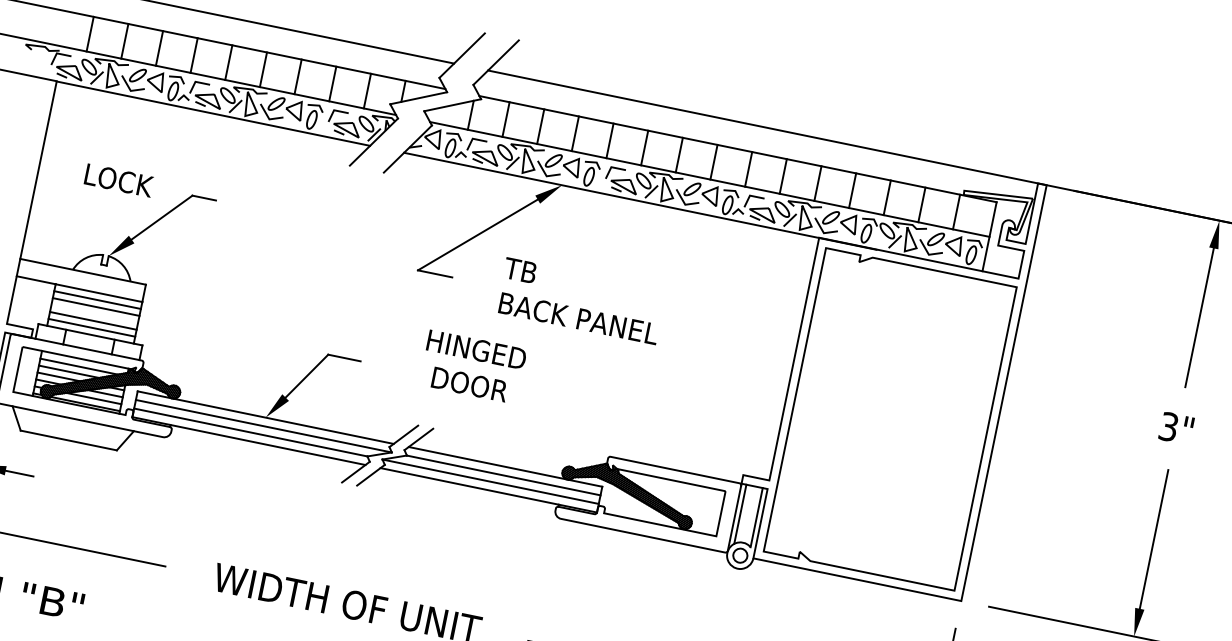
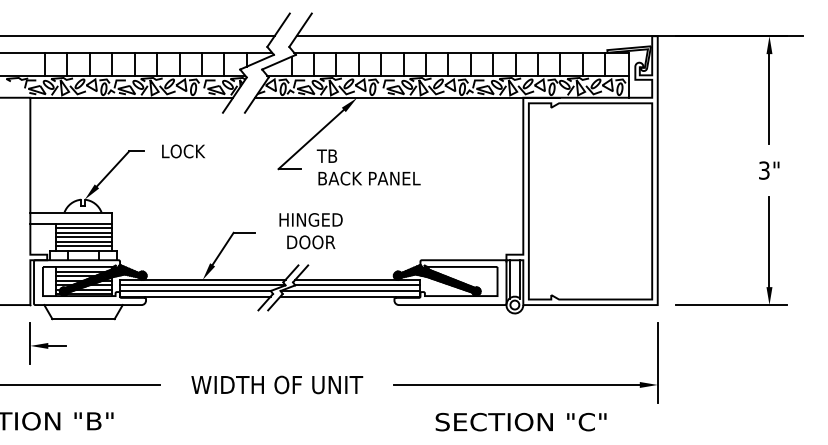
text: (118, 180) -> (183, 151), moved
text: (580, 301) -> (368, 167), moved
line: (94, 314) -> (83, 237), added
text: (472, 367) -> (310, 231), moved

